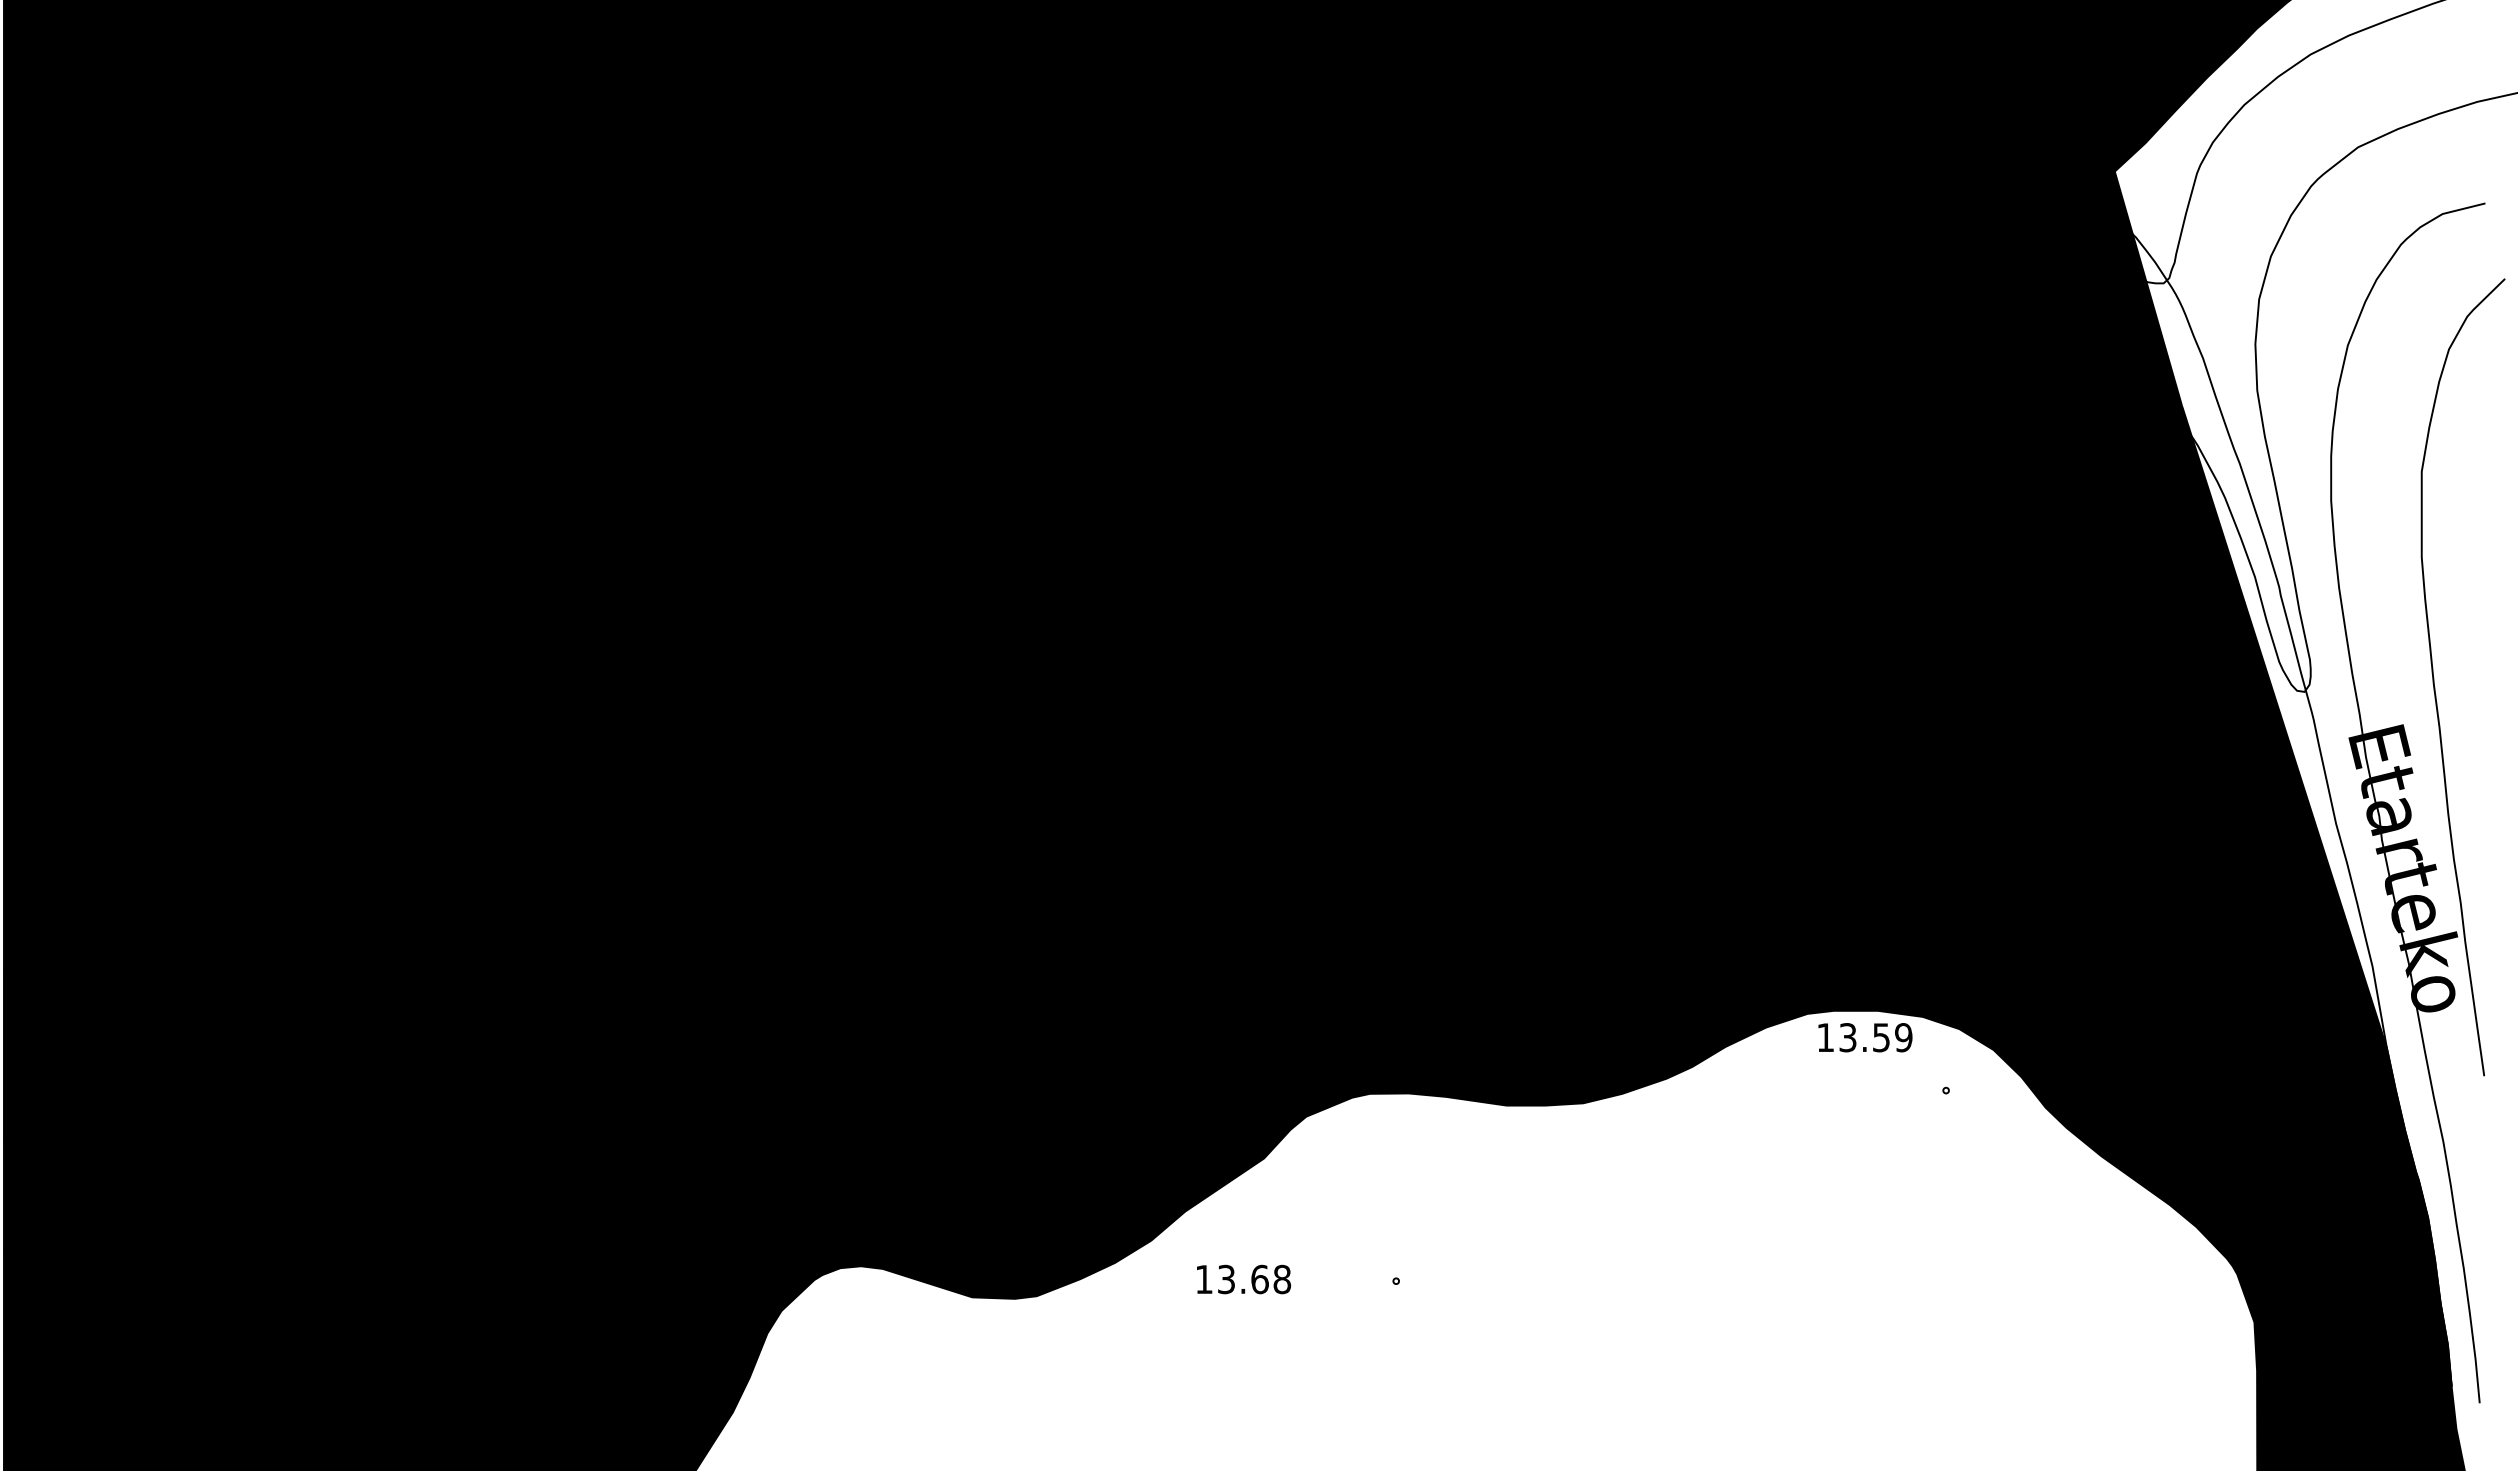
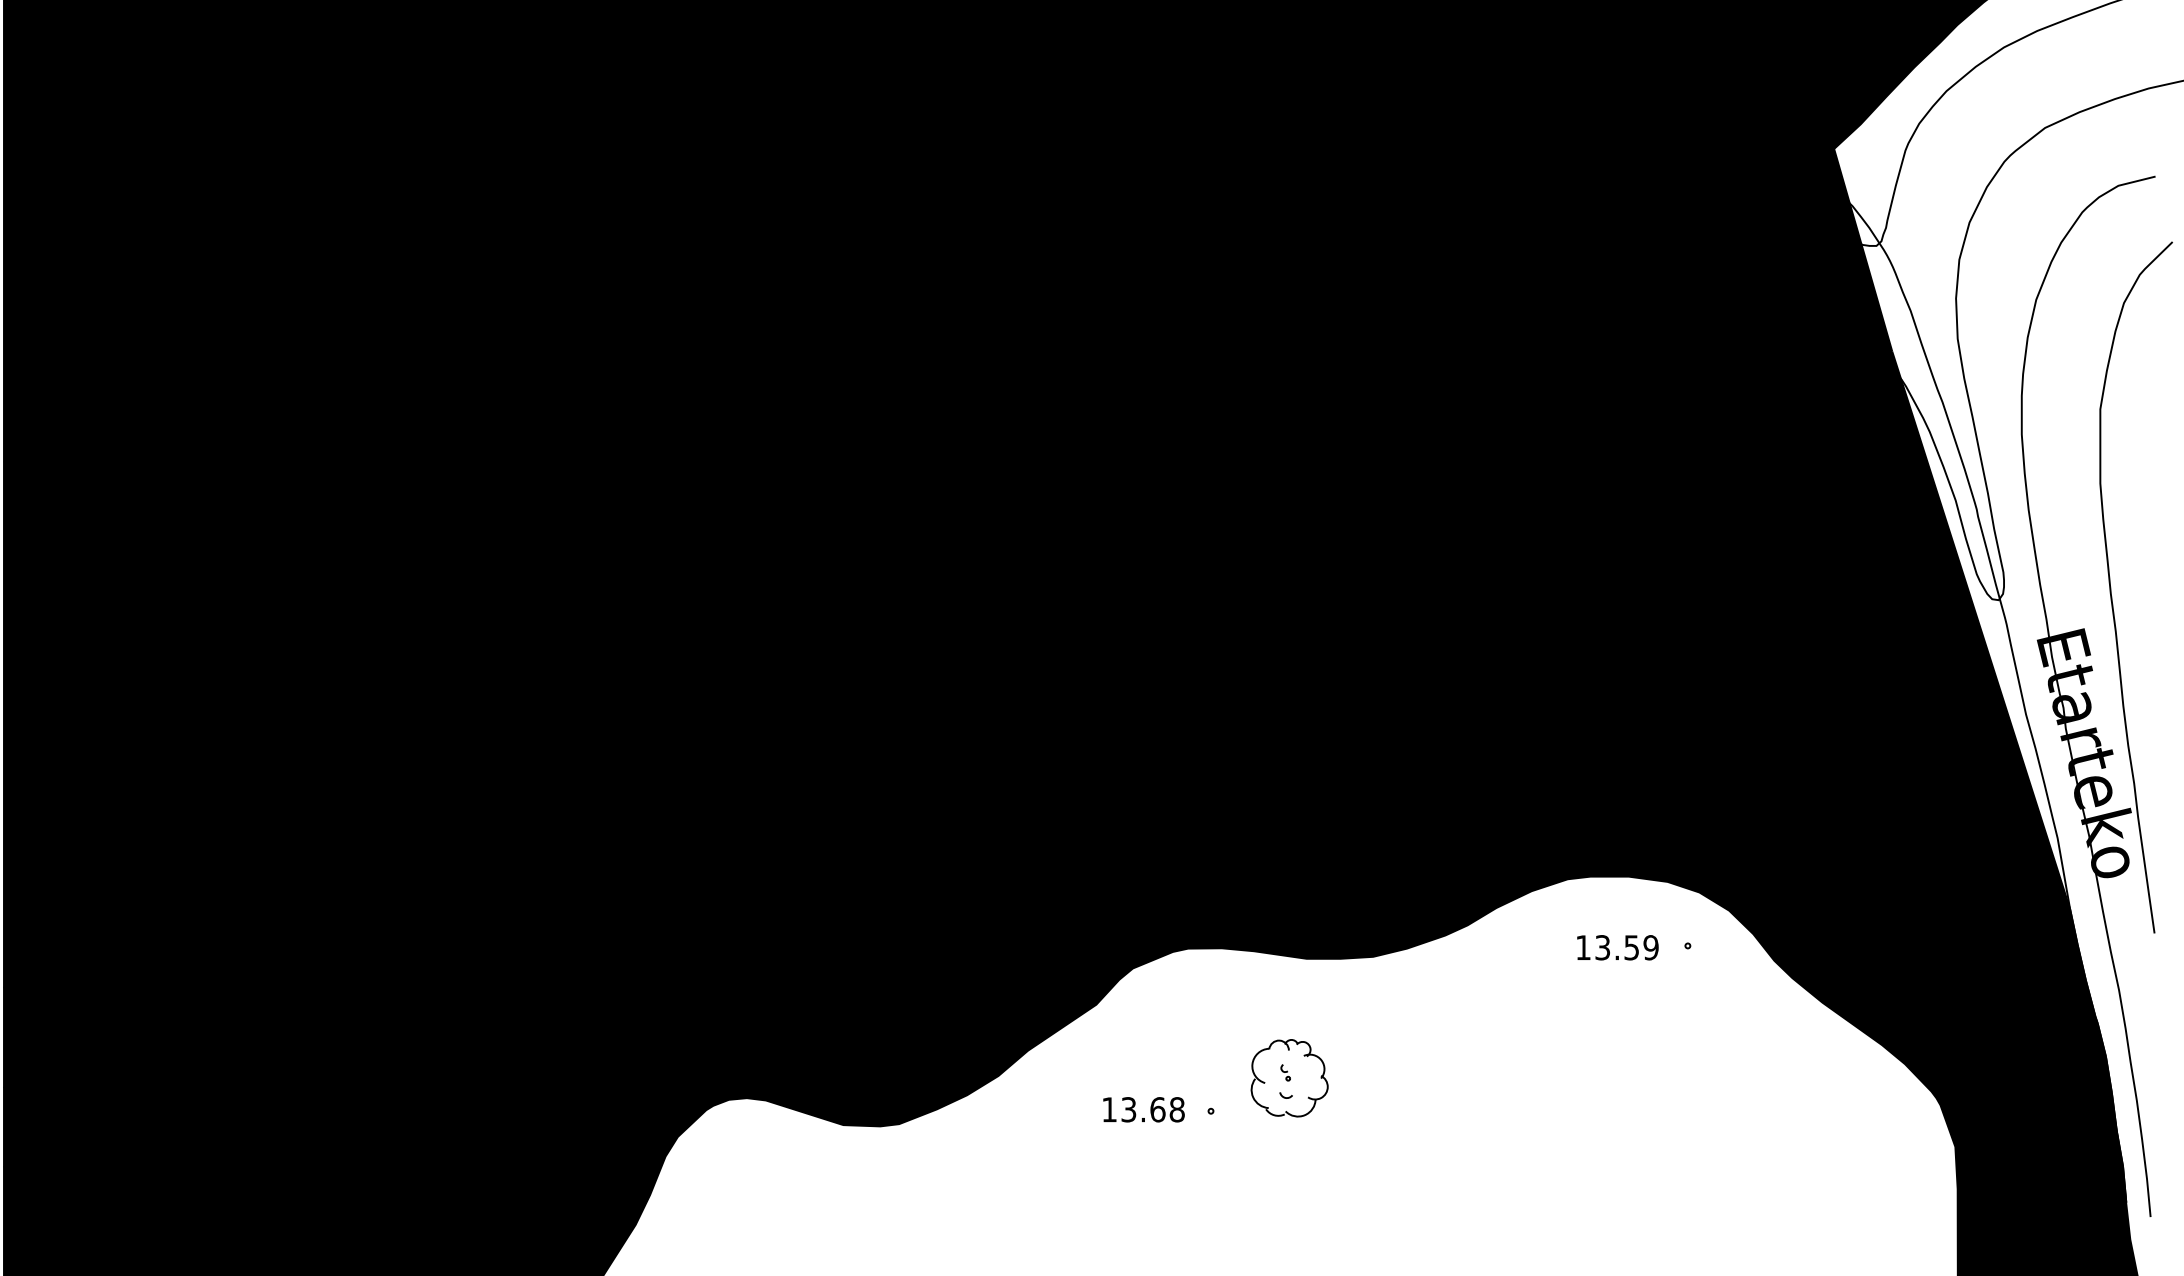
text: (1865, 1037) -> (1617, 947), moved
part: (1486, 1243) -> (1289, 1078), added
text: (1244, 1279) -> (1144, 1109), moved

